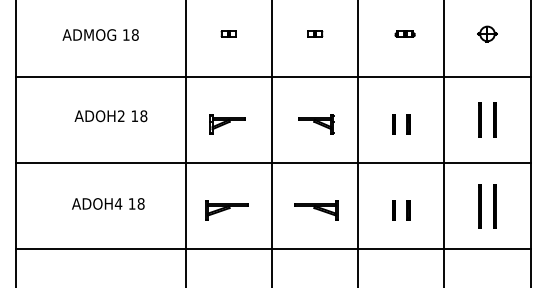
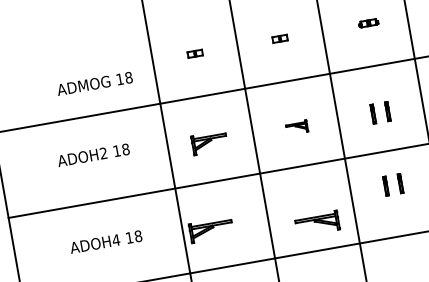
text: (100, 34) -> (94, 83), moved
part: (316, 124) -> (297, 127), size x0.6
part: (226, 210) -> (210, 230), moved
part: (316, 210) -> (317, 223), moved
part: (401, 210) -> (393, 184), moved

